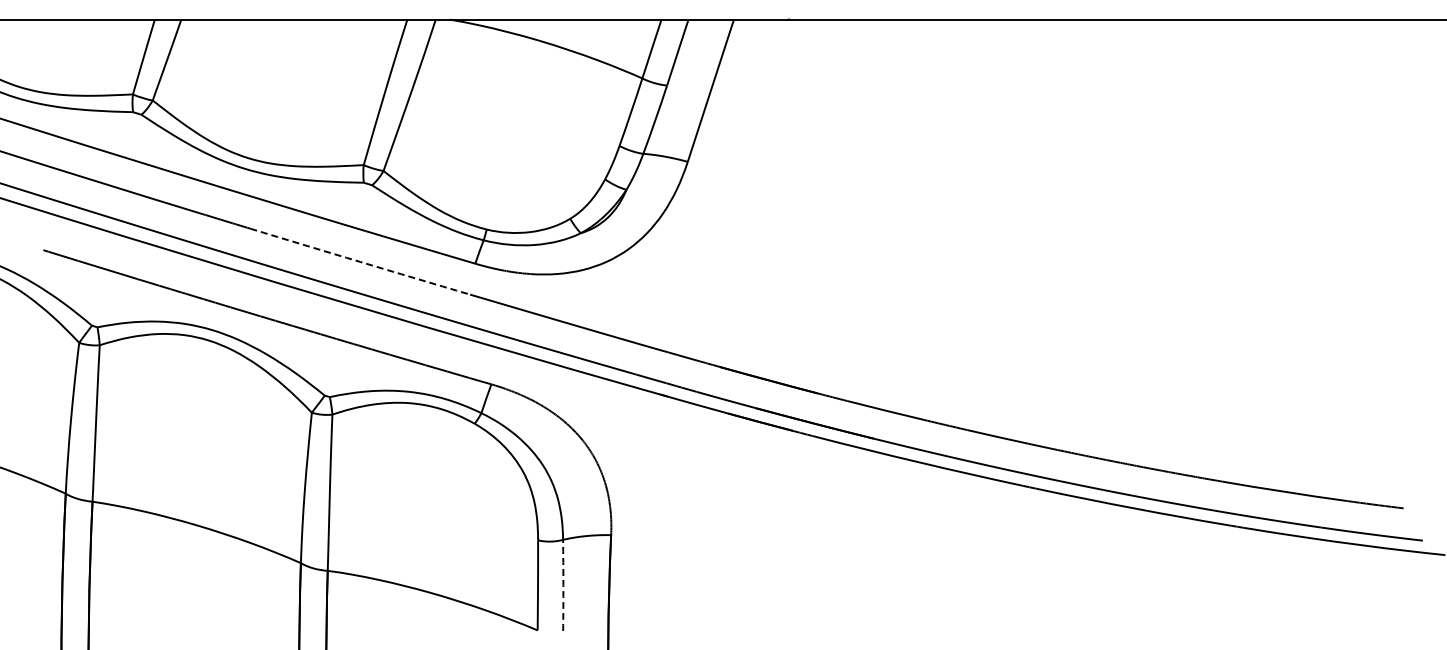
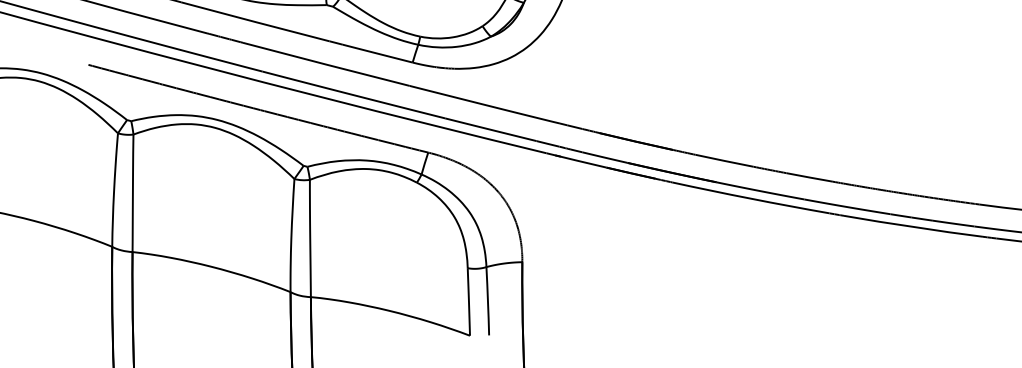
arc: (360, 261) -> (326, 64), dashed -> solid
arc: (563, 585) -> (488, 301), dashed -> solid

